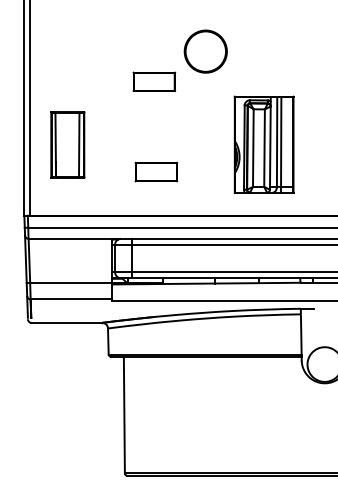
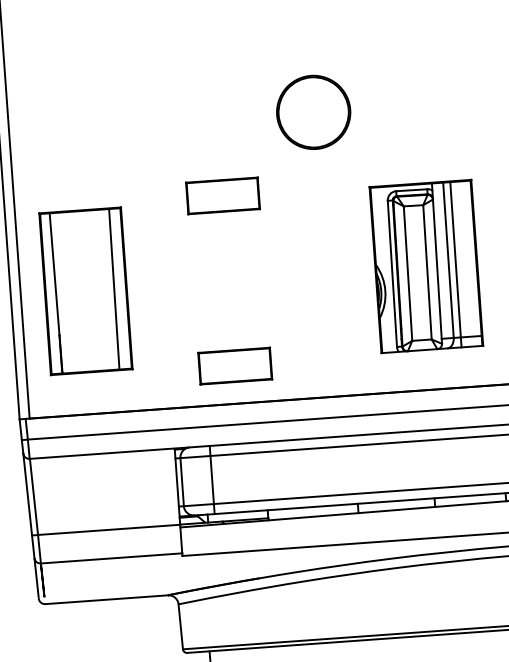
part: (154, 81) -> (223, 195), moved
part: (67, 144) -> (85, 290), size x1.43
part: (156, 171) -> (235, 365), moved

